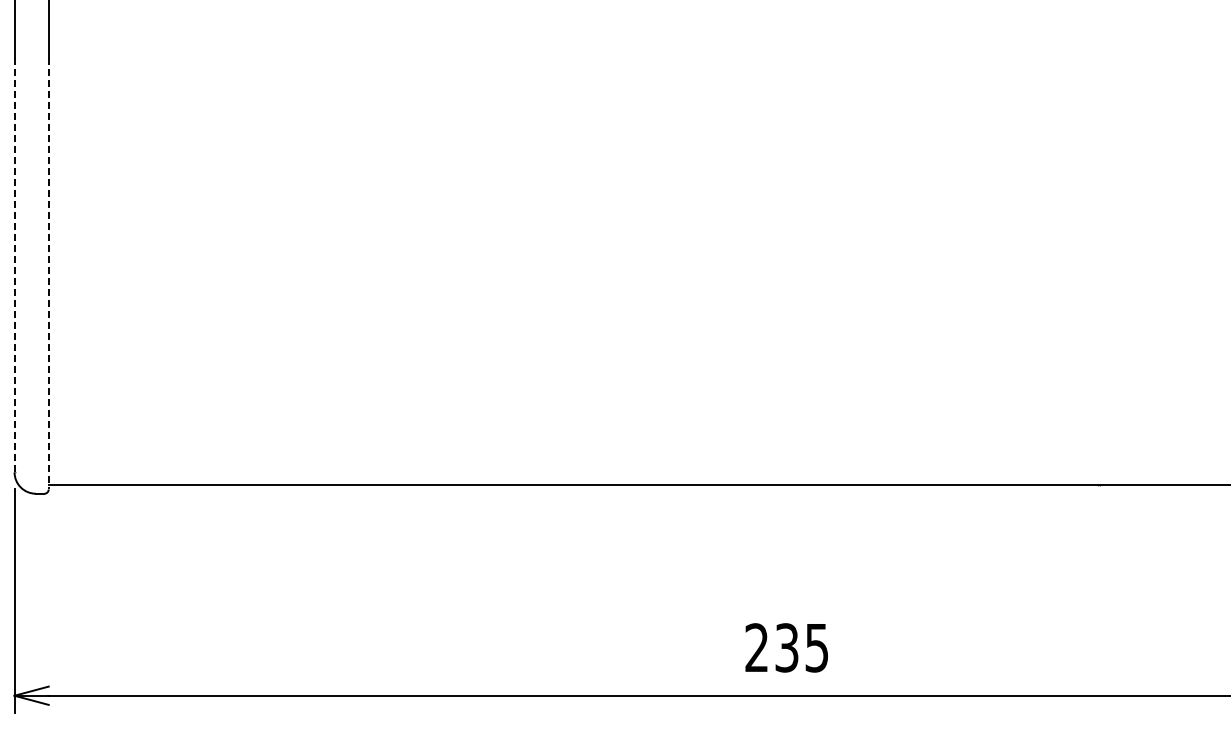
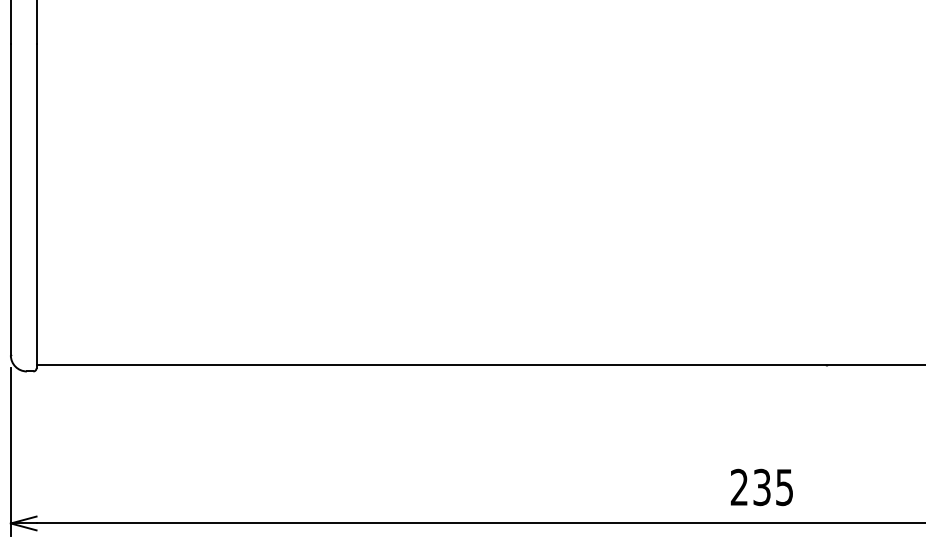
line: (14, 265) -> (10, 199), dashed -> solid
line: (48, 273) -> (36, 205), dashed -> solid
text: (786, 647) -> (761, 487), moved

